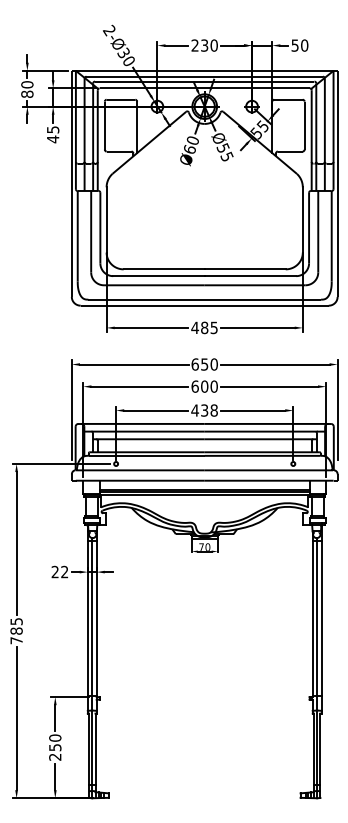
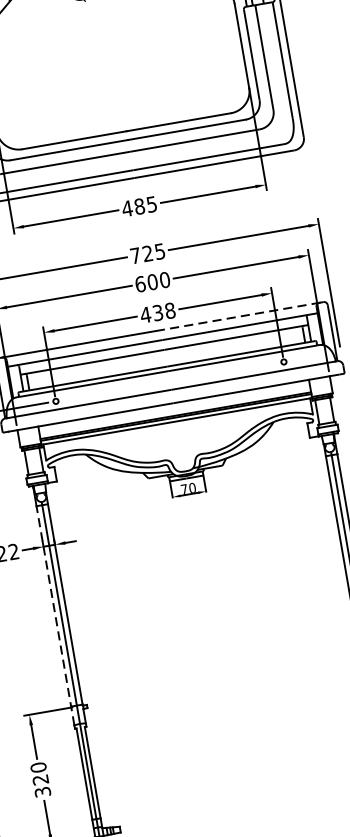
text: (204, 364) -> (147, 253), 650 -> 725
line: (266, 423) -> (240, 315), solid -> dashed
line: (87, 625) -> (55, 615), solid -> dashed
text: (55, 752) -> (42, 786), 250 -> 320

